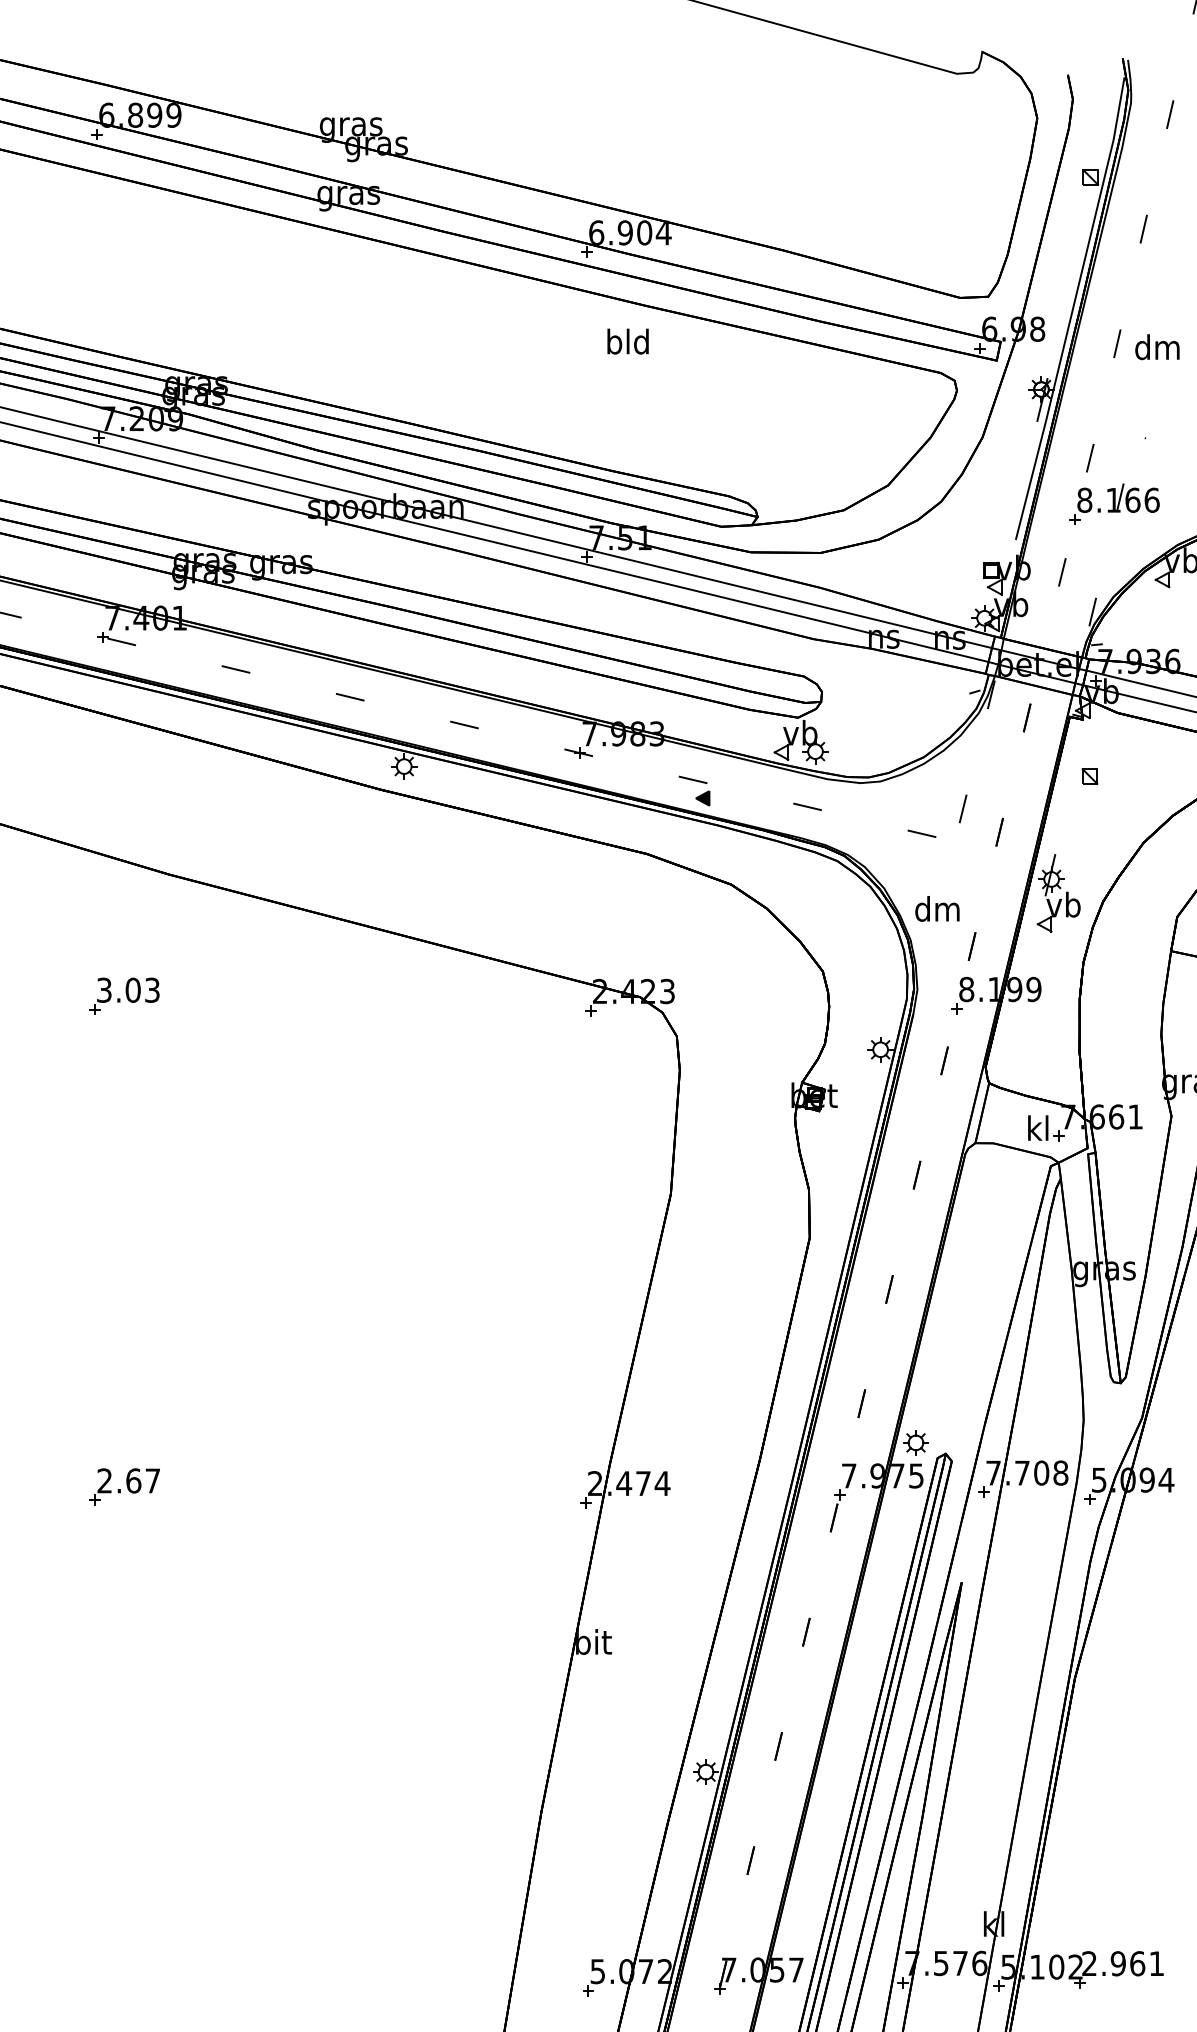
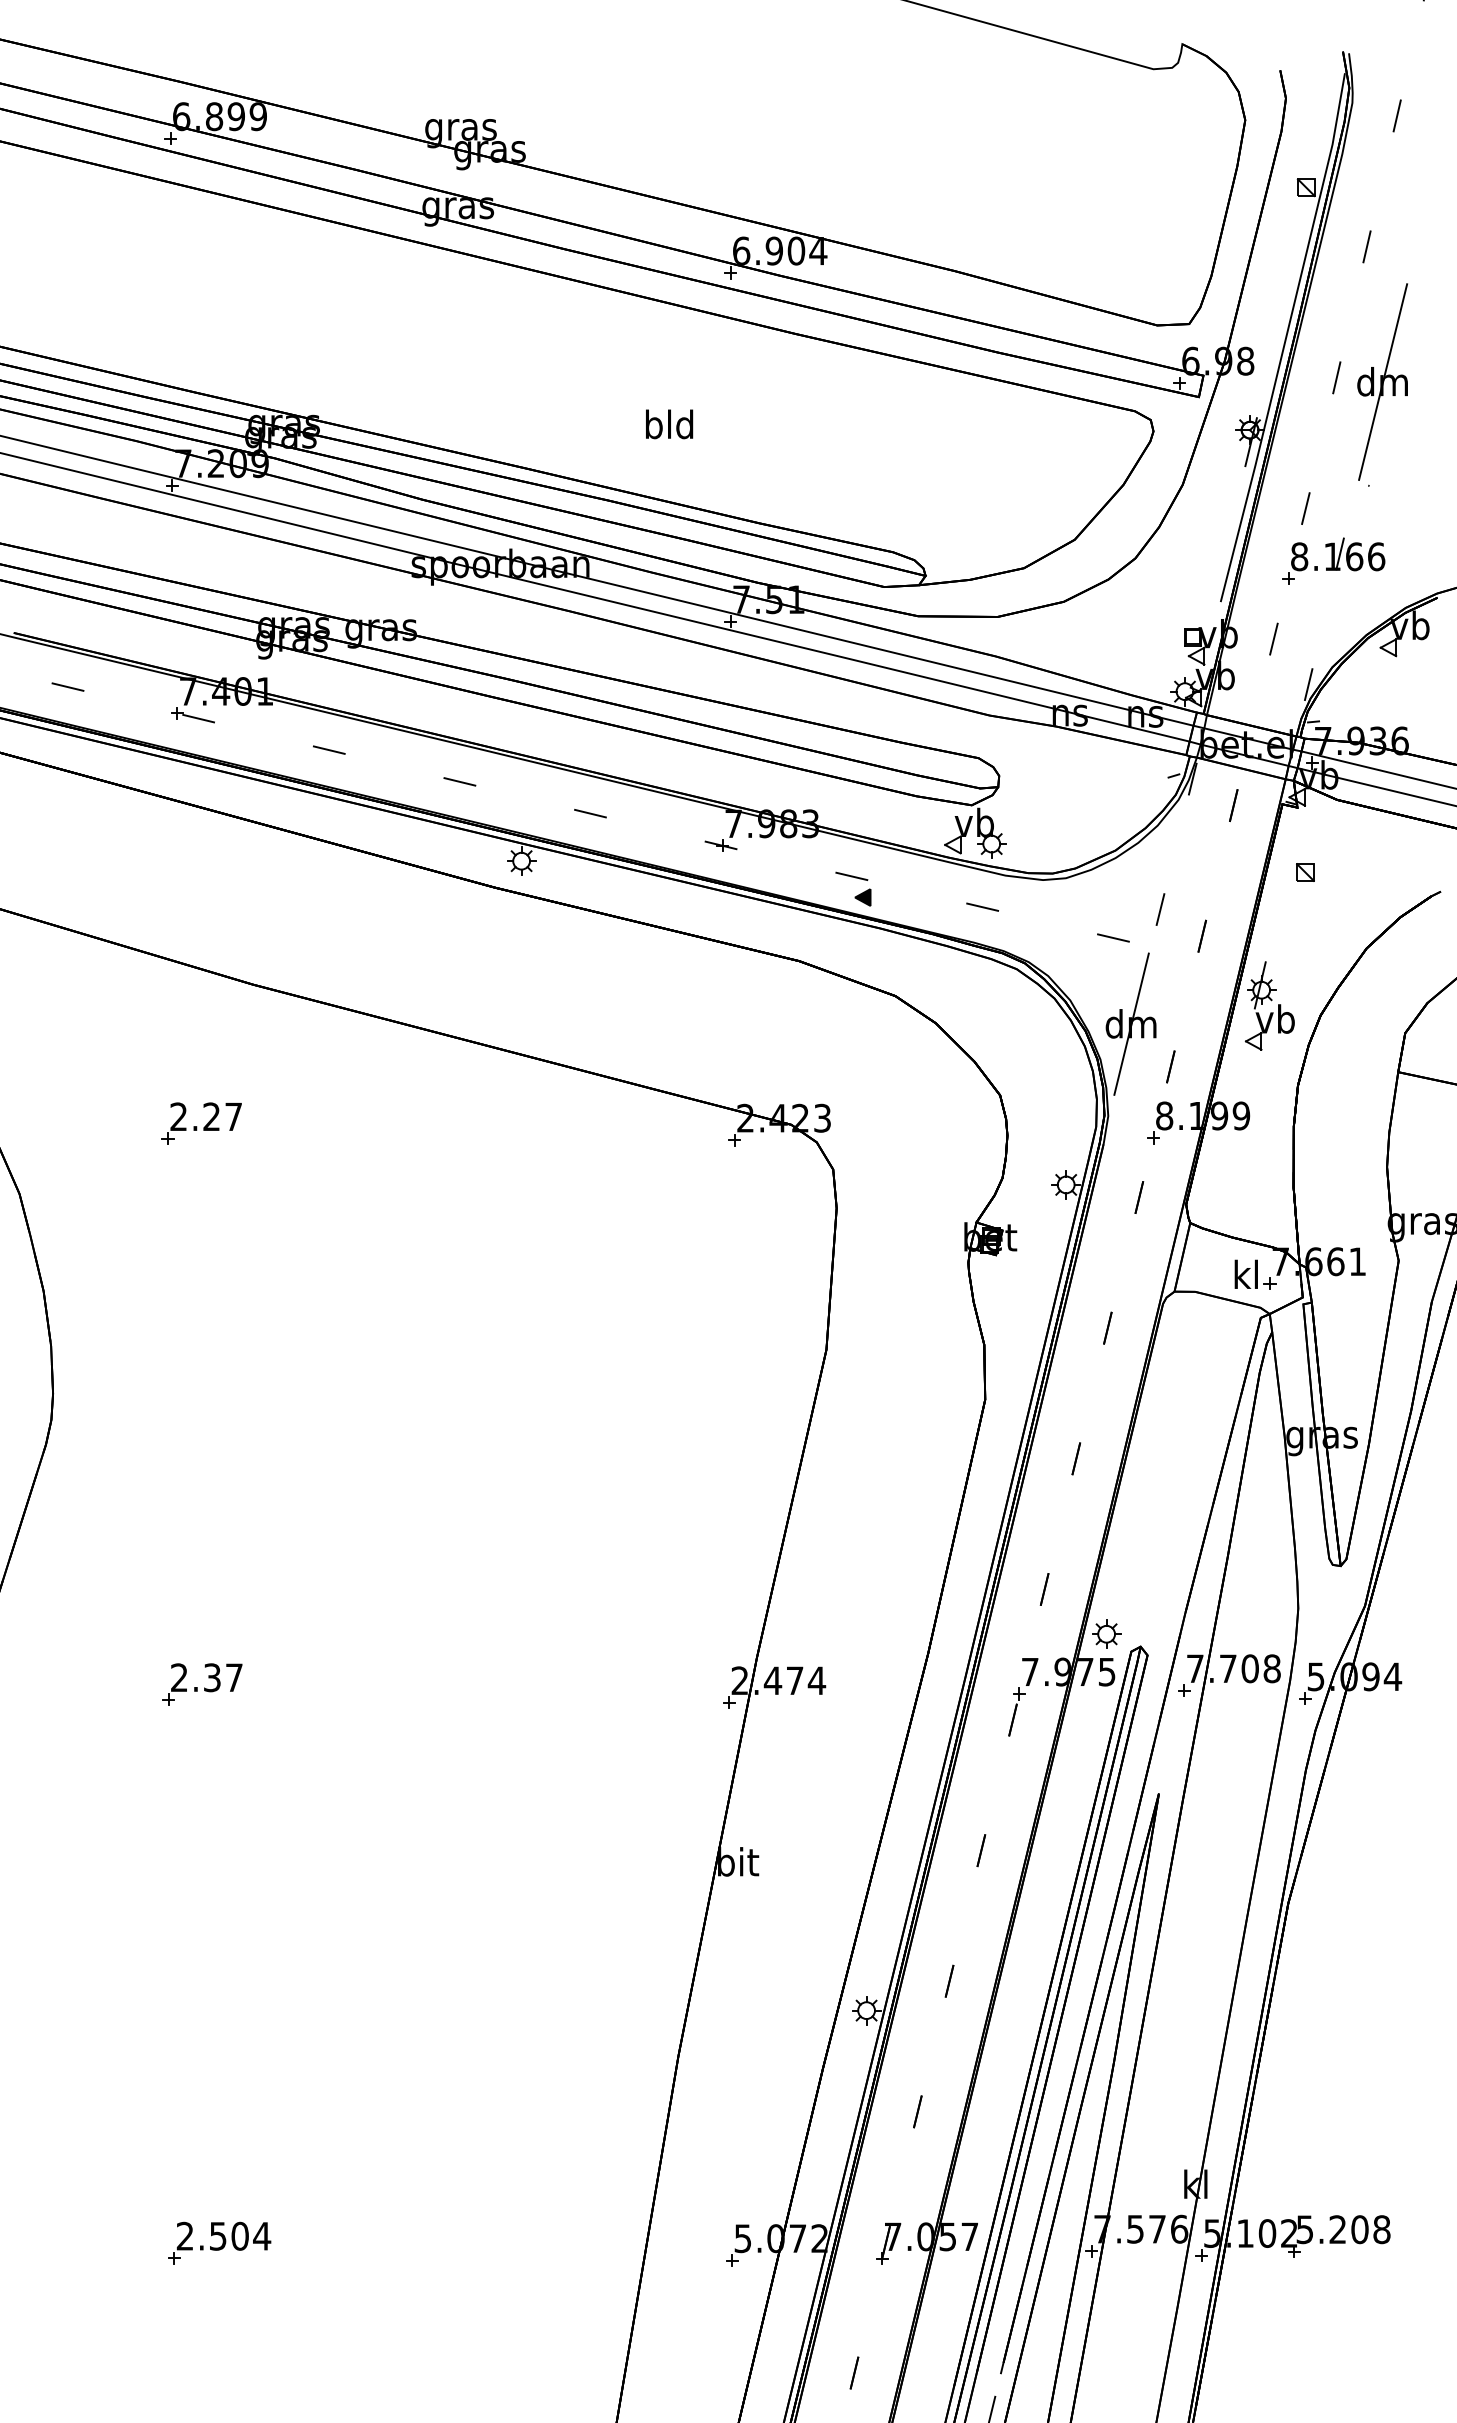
text: (628, 341) -> (669, 424), moved
line: (1158, 346) -> (1383, 381), added
line: (937, 908) -> (1131, 1023), added
text: (127, 989) -> (205, 1116), 3.03 -> 2.27
text: (133, 1480) -> (212, 1677), 2.67 -> 2.37
text: (1123, 1963) -> (1343, 2229), 2.961 -> 5.208
part: (139, 1974) -> (219, 2242), added

